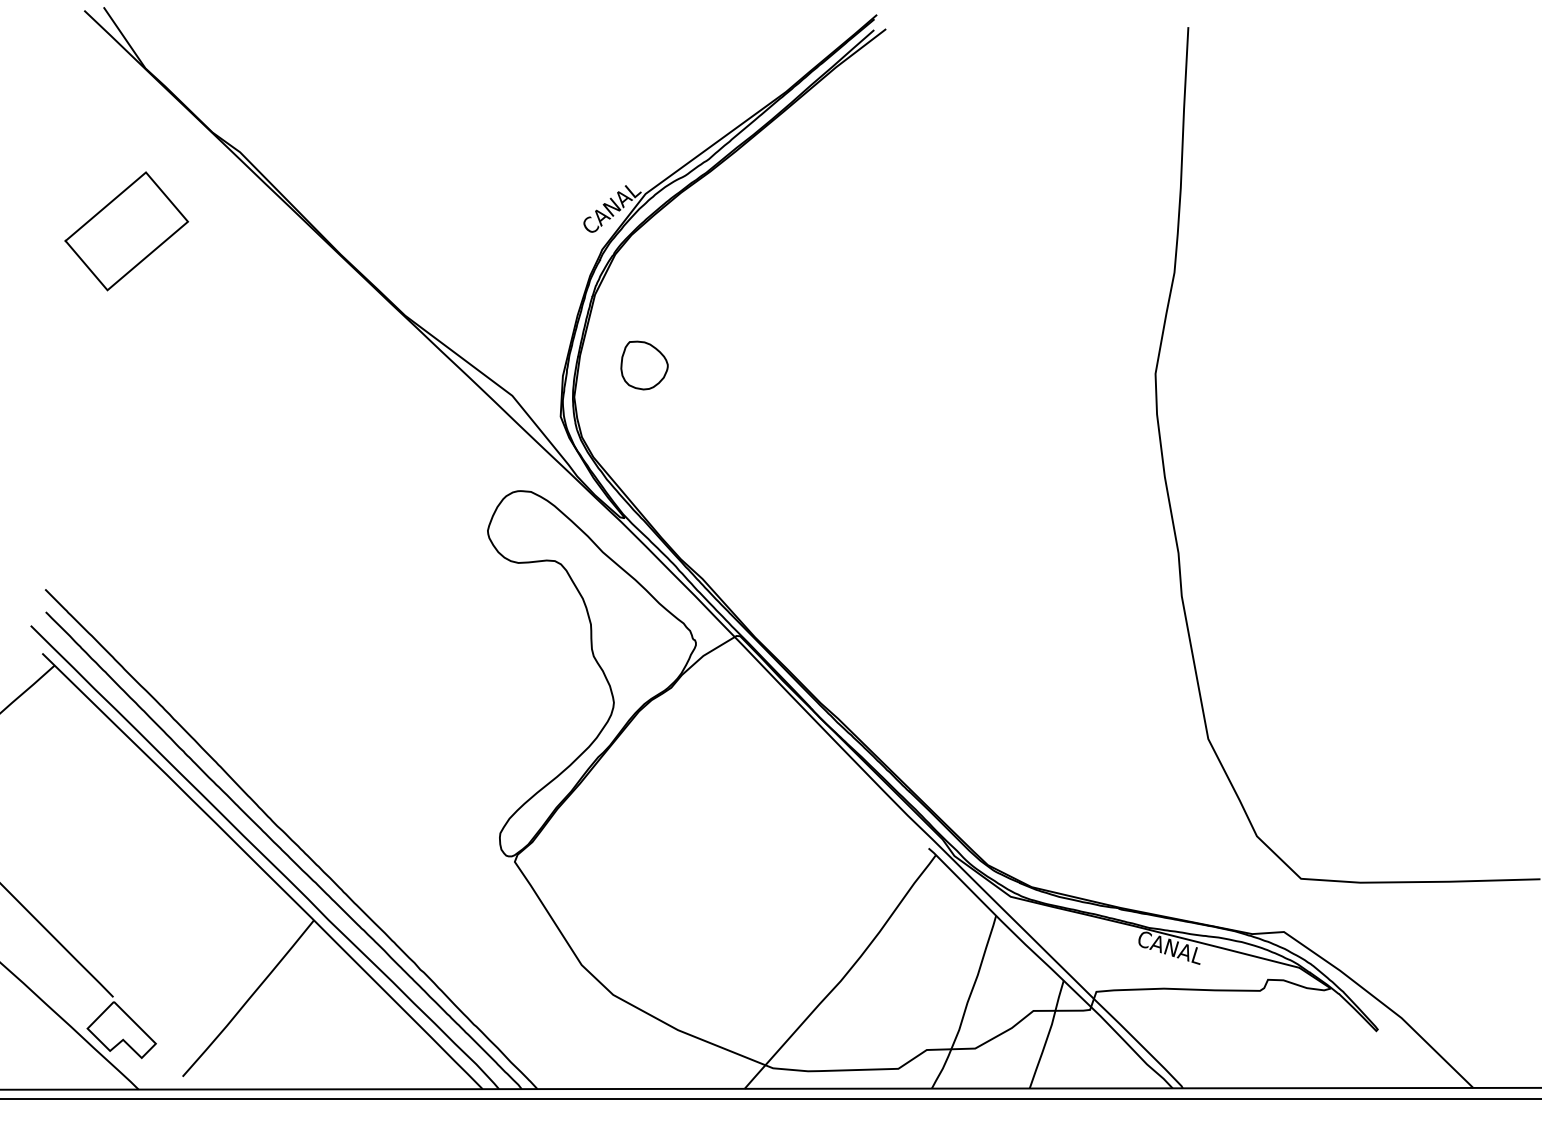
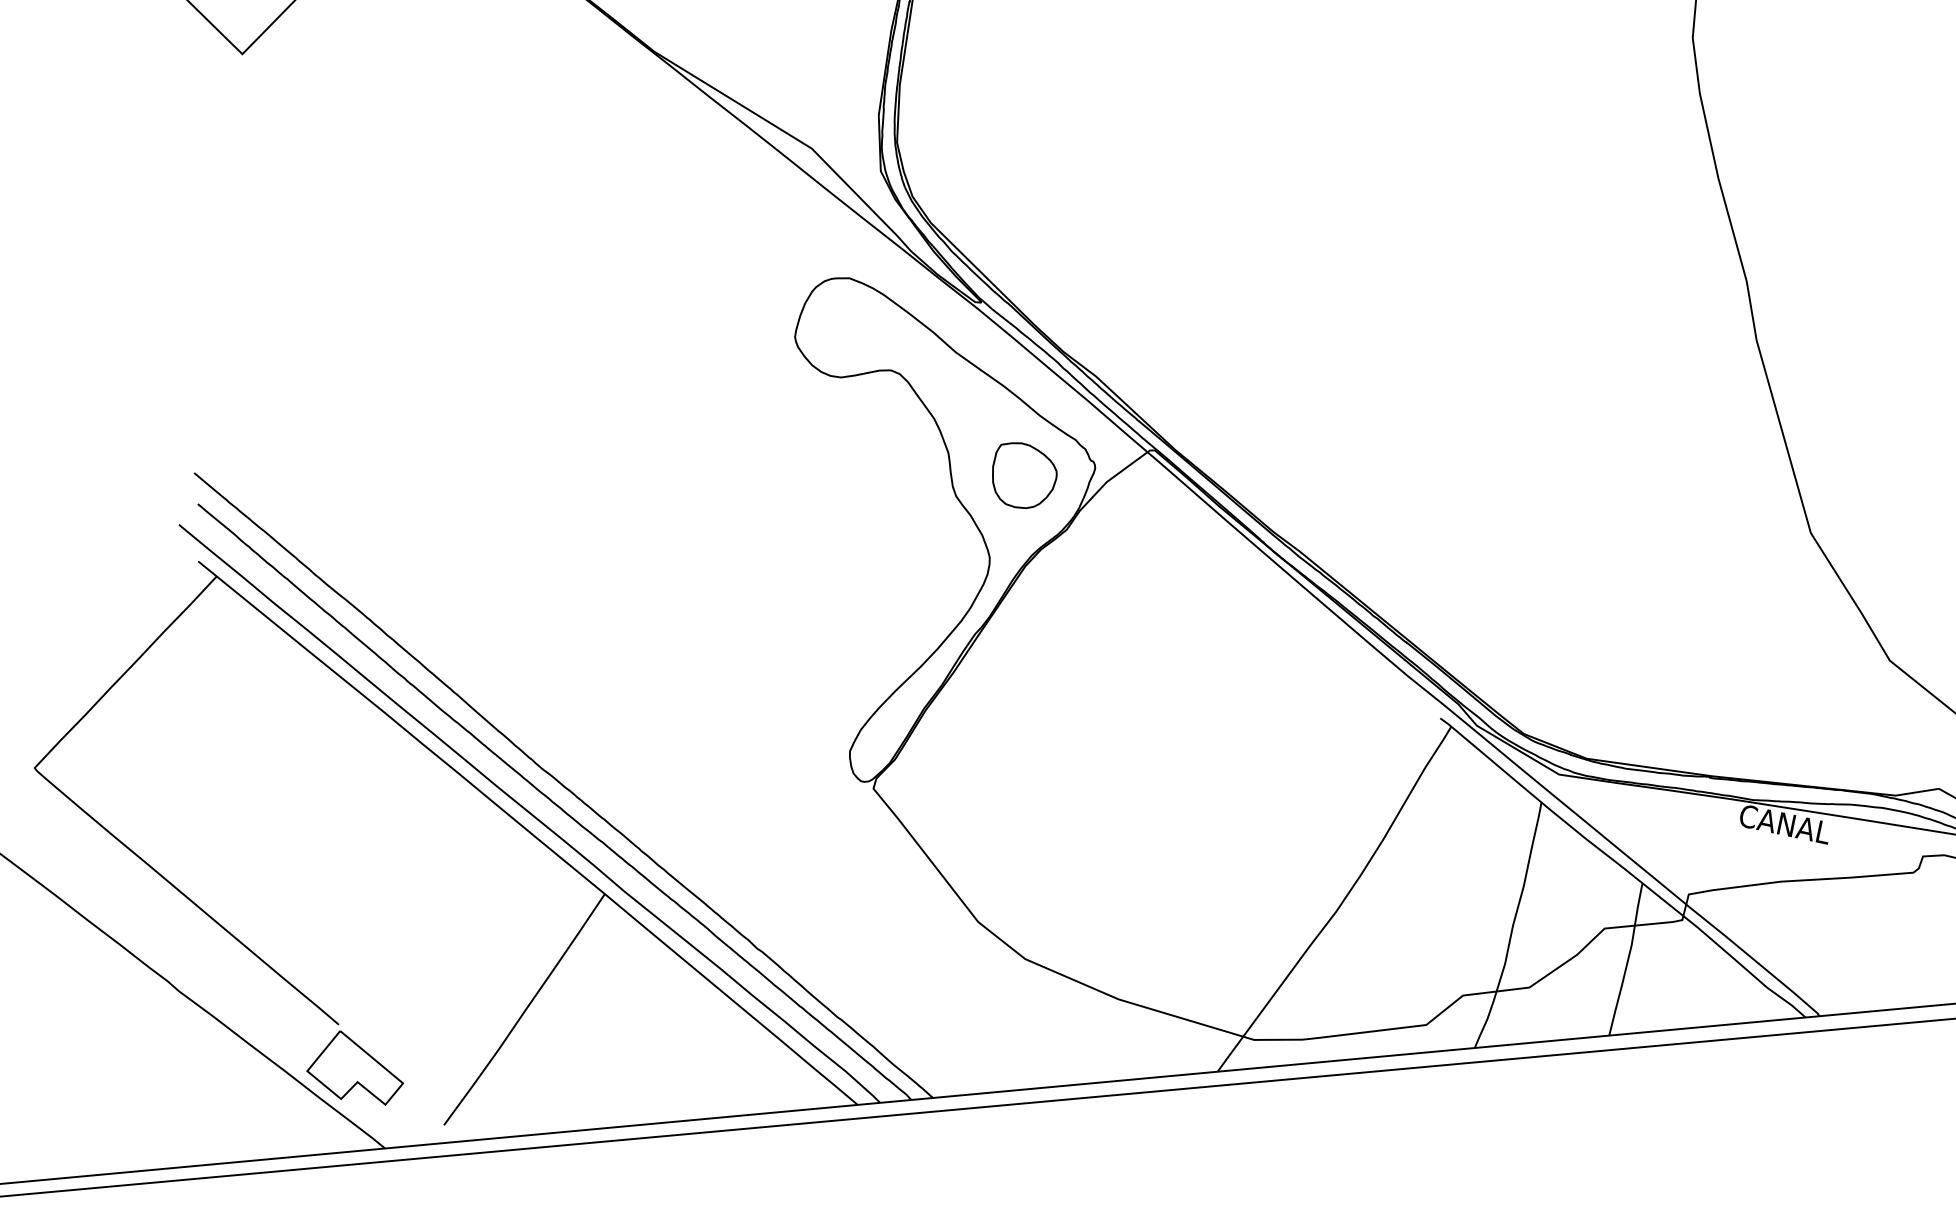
part: (644, 365) -> (1024, 475), moved

